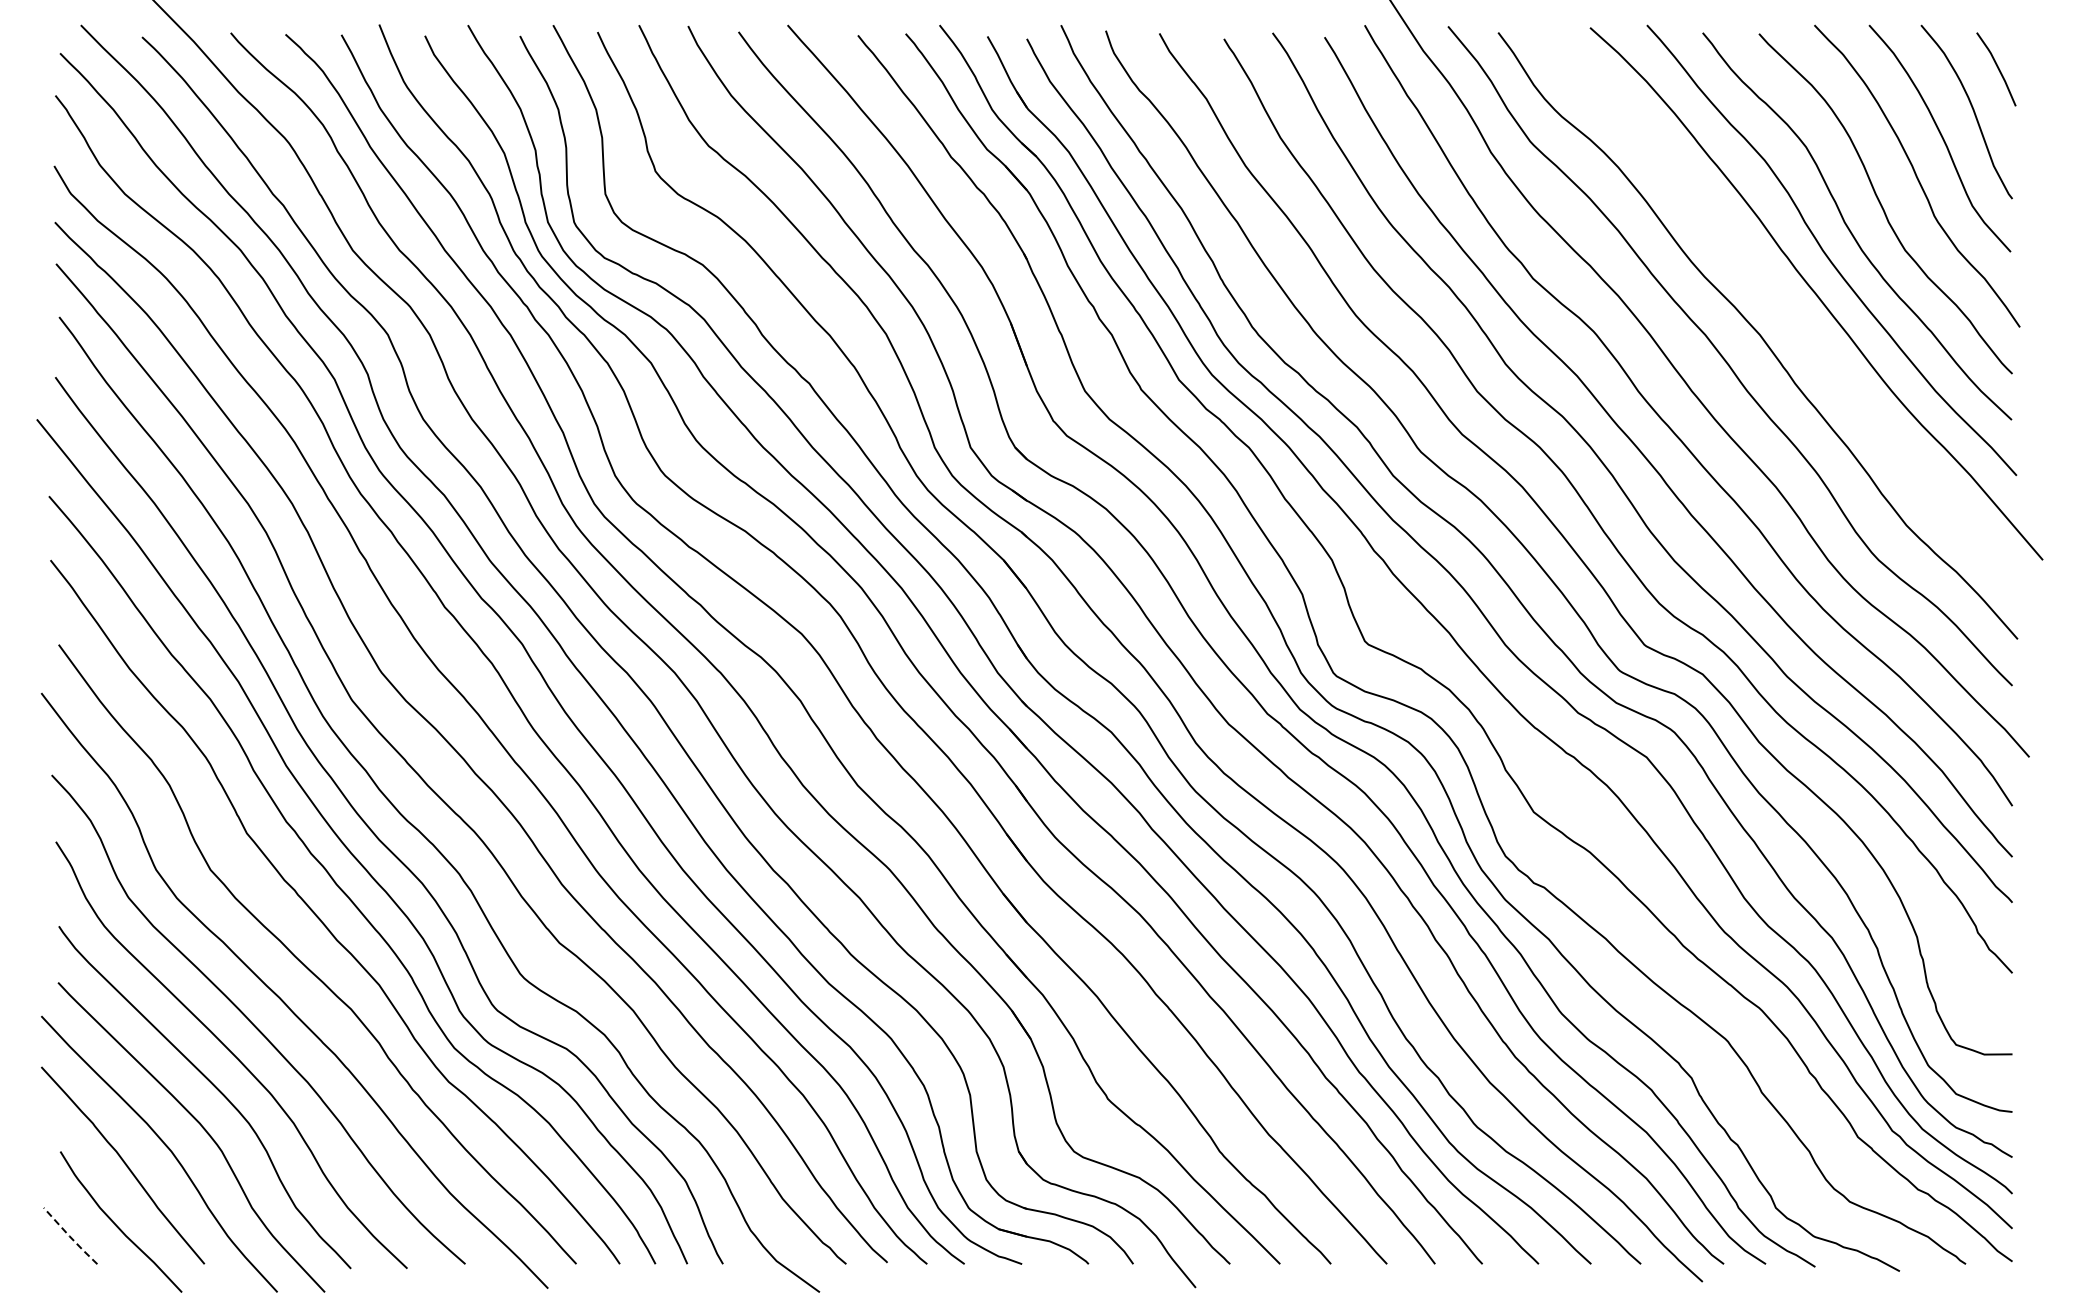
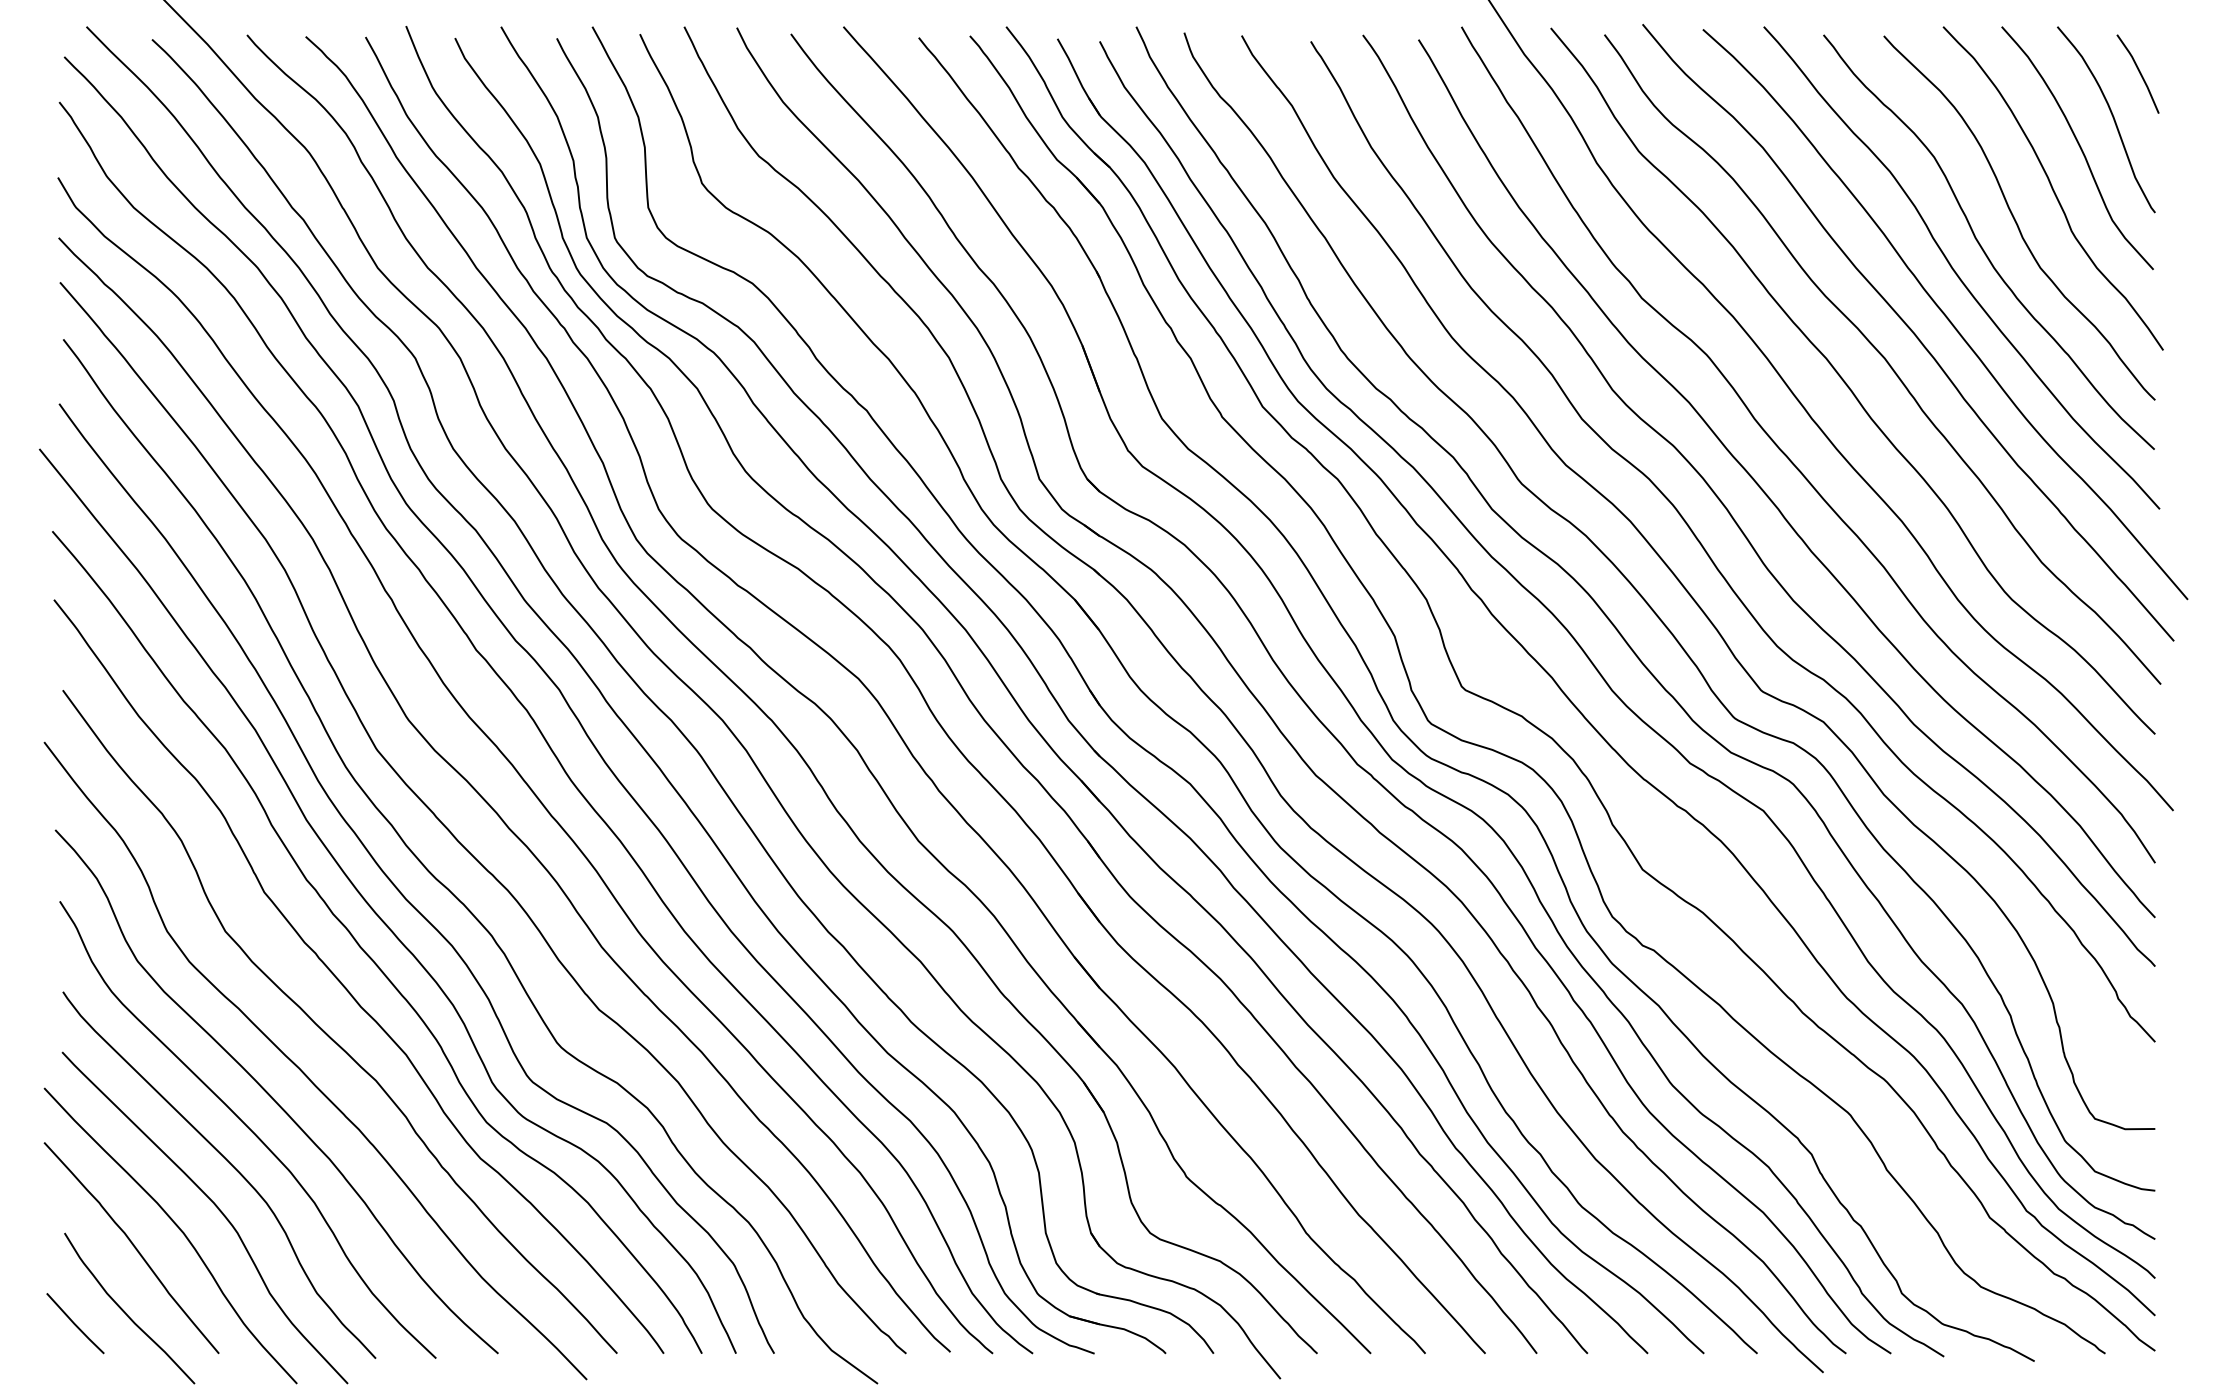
curve: (1783, 308) -> (1910, 330), added
line: (69, 1236) -> (74, 1324), dashed -> solid

